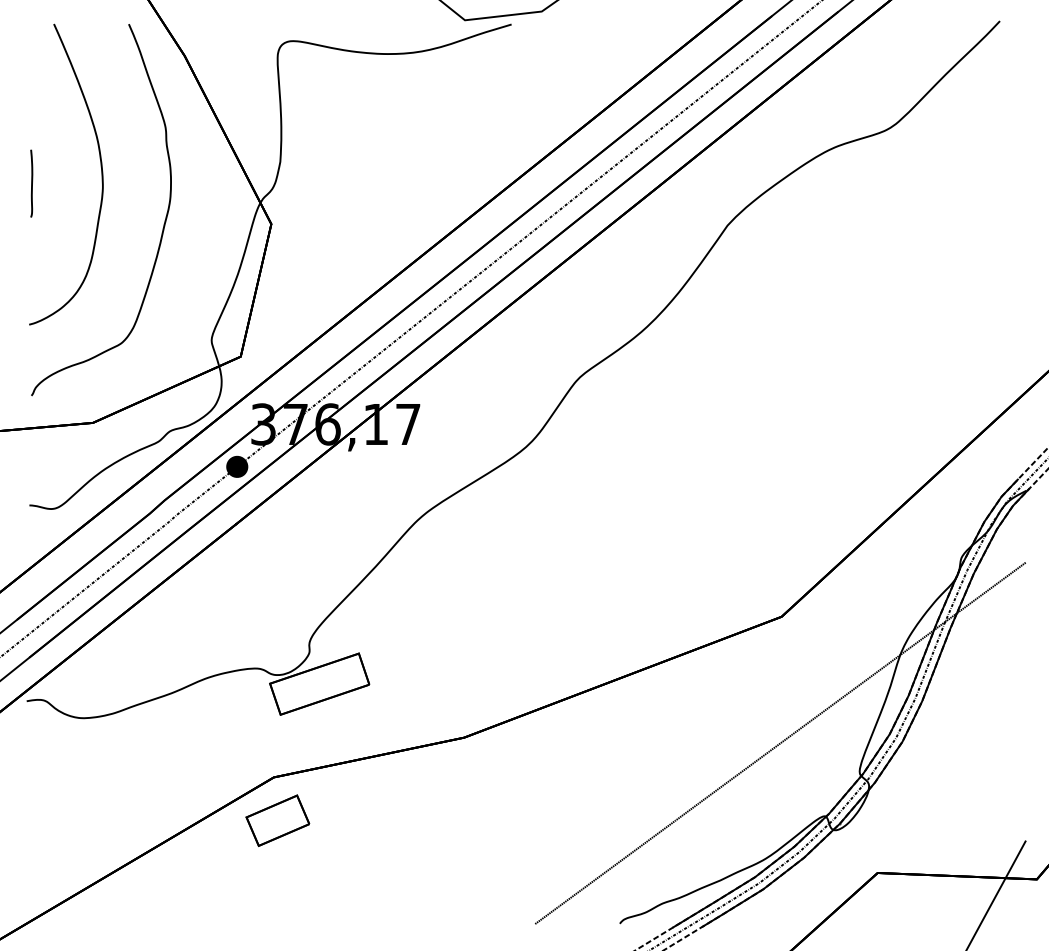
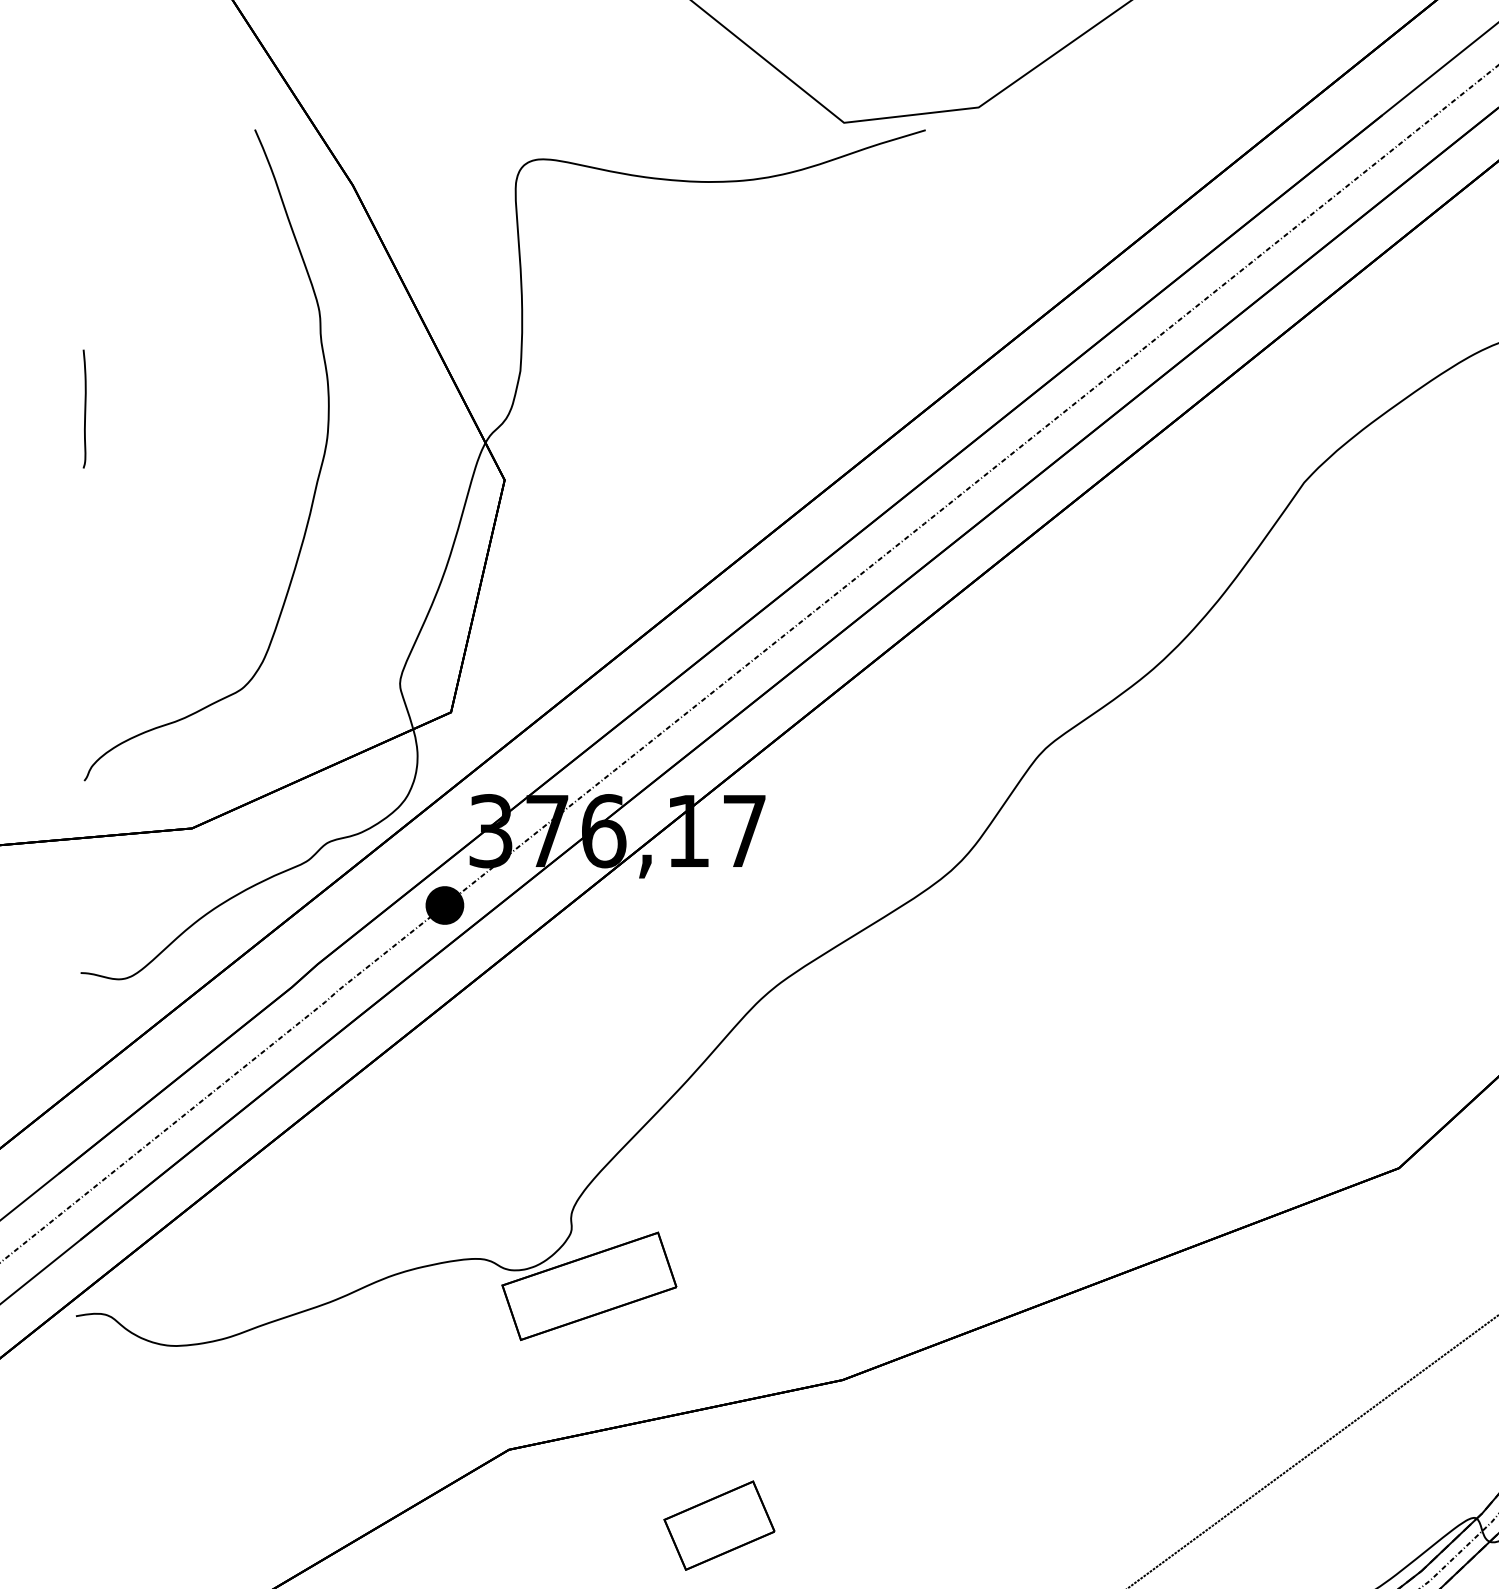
part: (100, 166) -> (205, 379), removed
part: (277, 820) -> (718, 1525), moved

